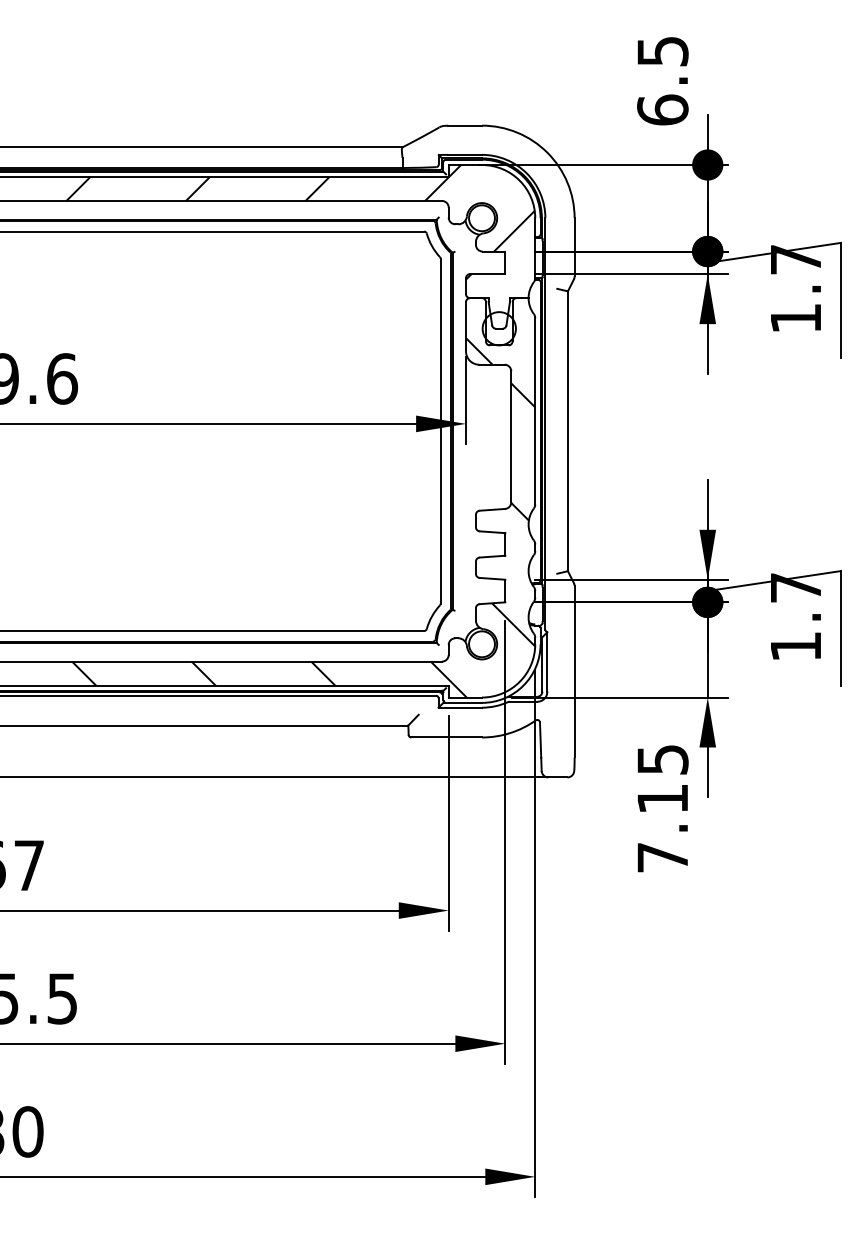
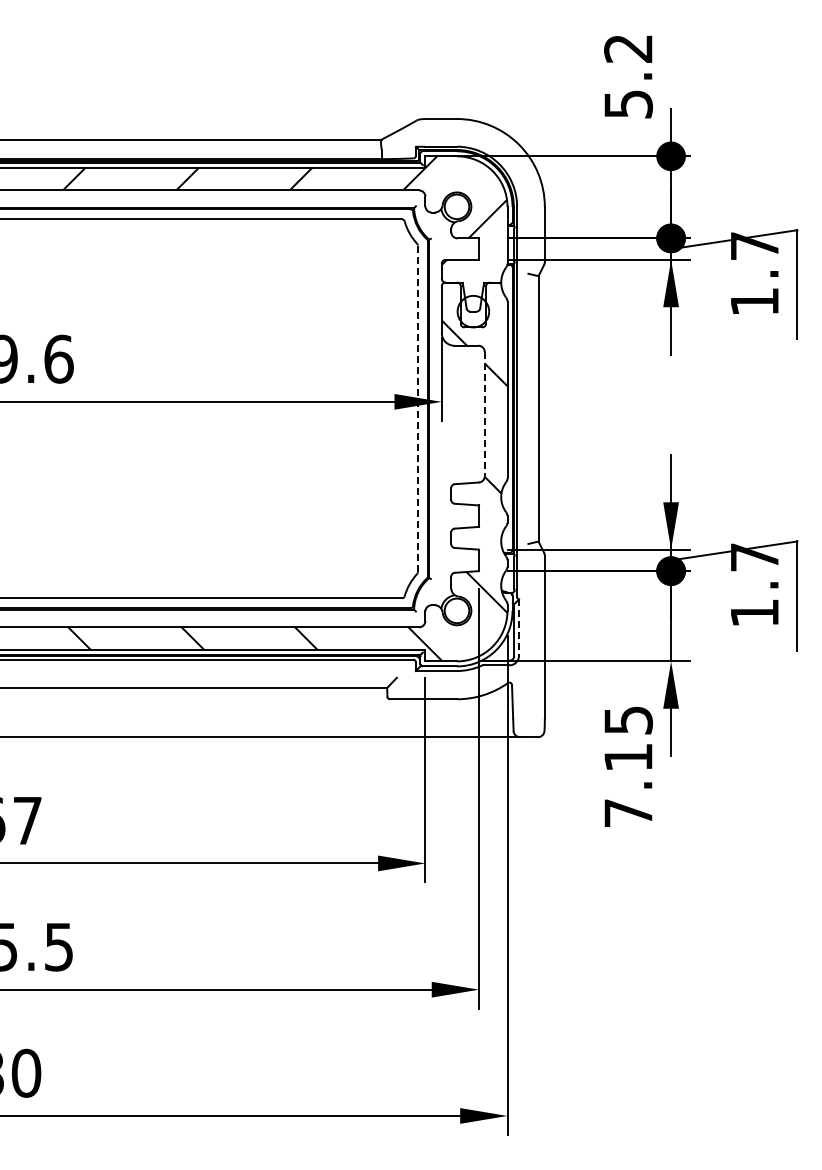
text: (662, 80) -> (628, 76), 6.5 -> 5.2
line: (440, 430) -> (417, 408), solid -> dashed
line: (510, 437) -> (484, 414), solid -> dashed
line: (547, 662) -> (519, 628), solid -> dashed

